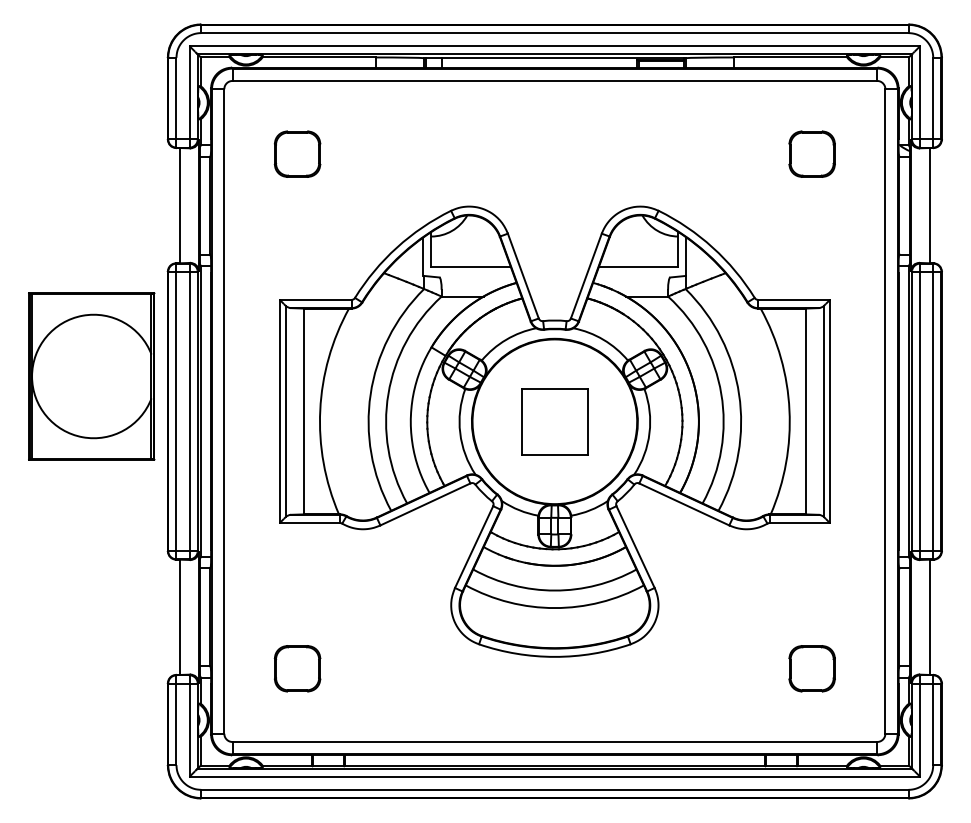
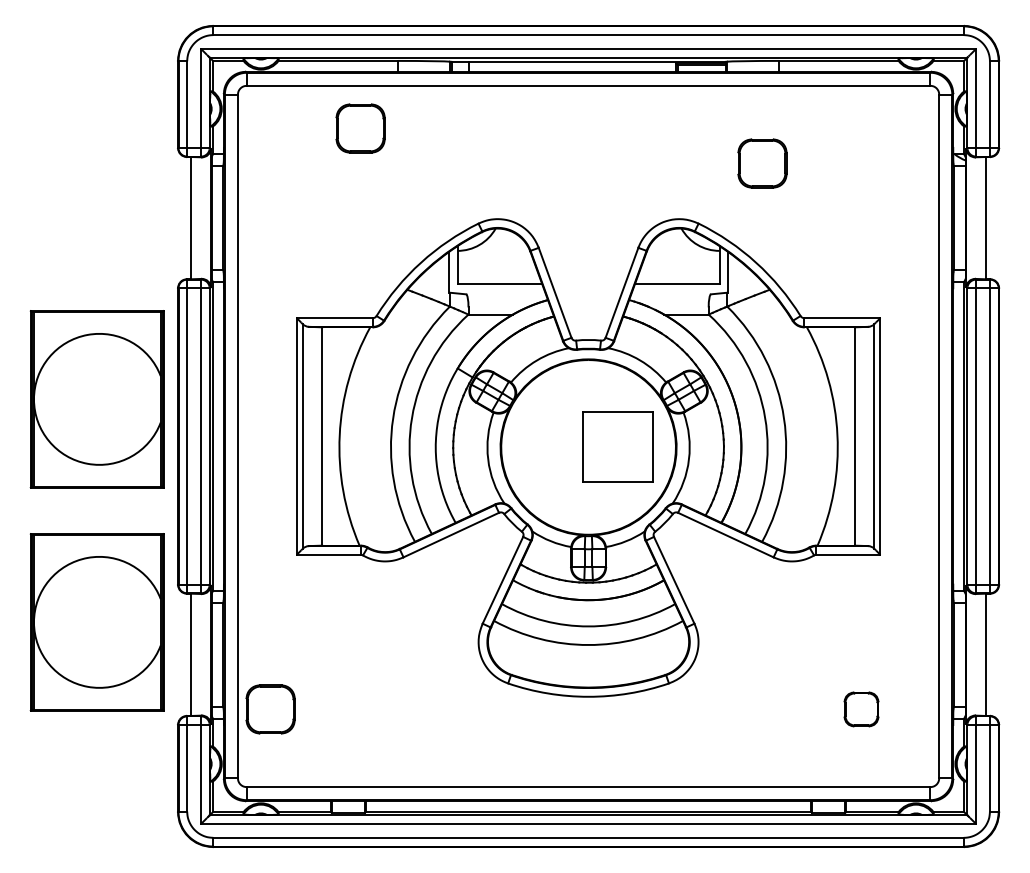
part: (297, 154) -> (360, 128), moved
part: (812, 154) -> (762, 163), moved
part: (554, 420) -> (617, 446), moved
part: (90, 586) -> (96, 622), added
part: (297, 668) -> (270, 709), moved
part: (812, 668) -> (861, 709), size x0.7

